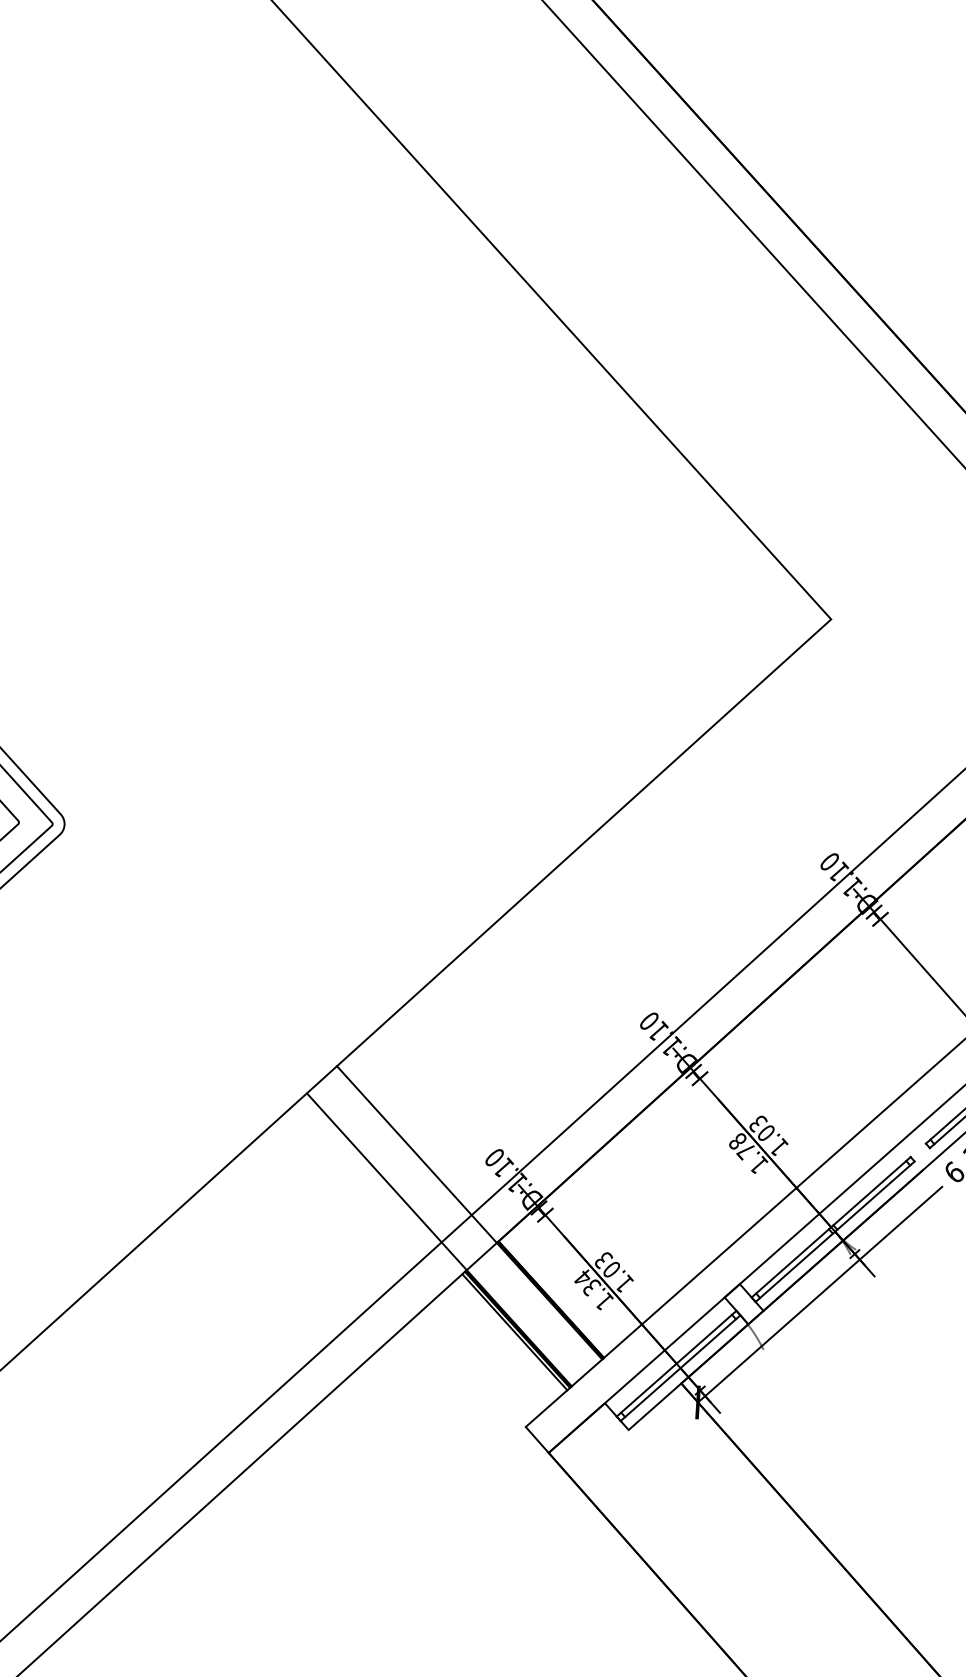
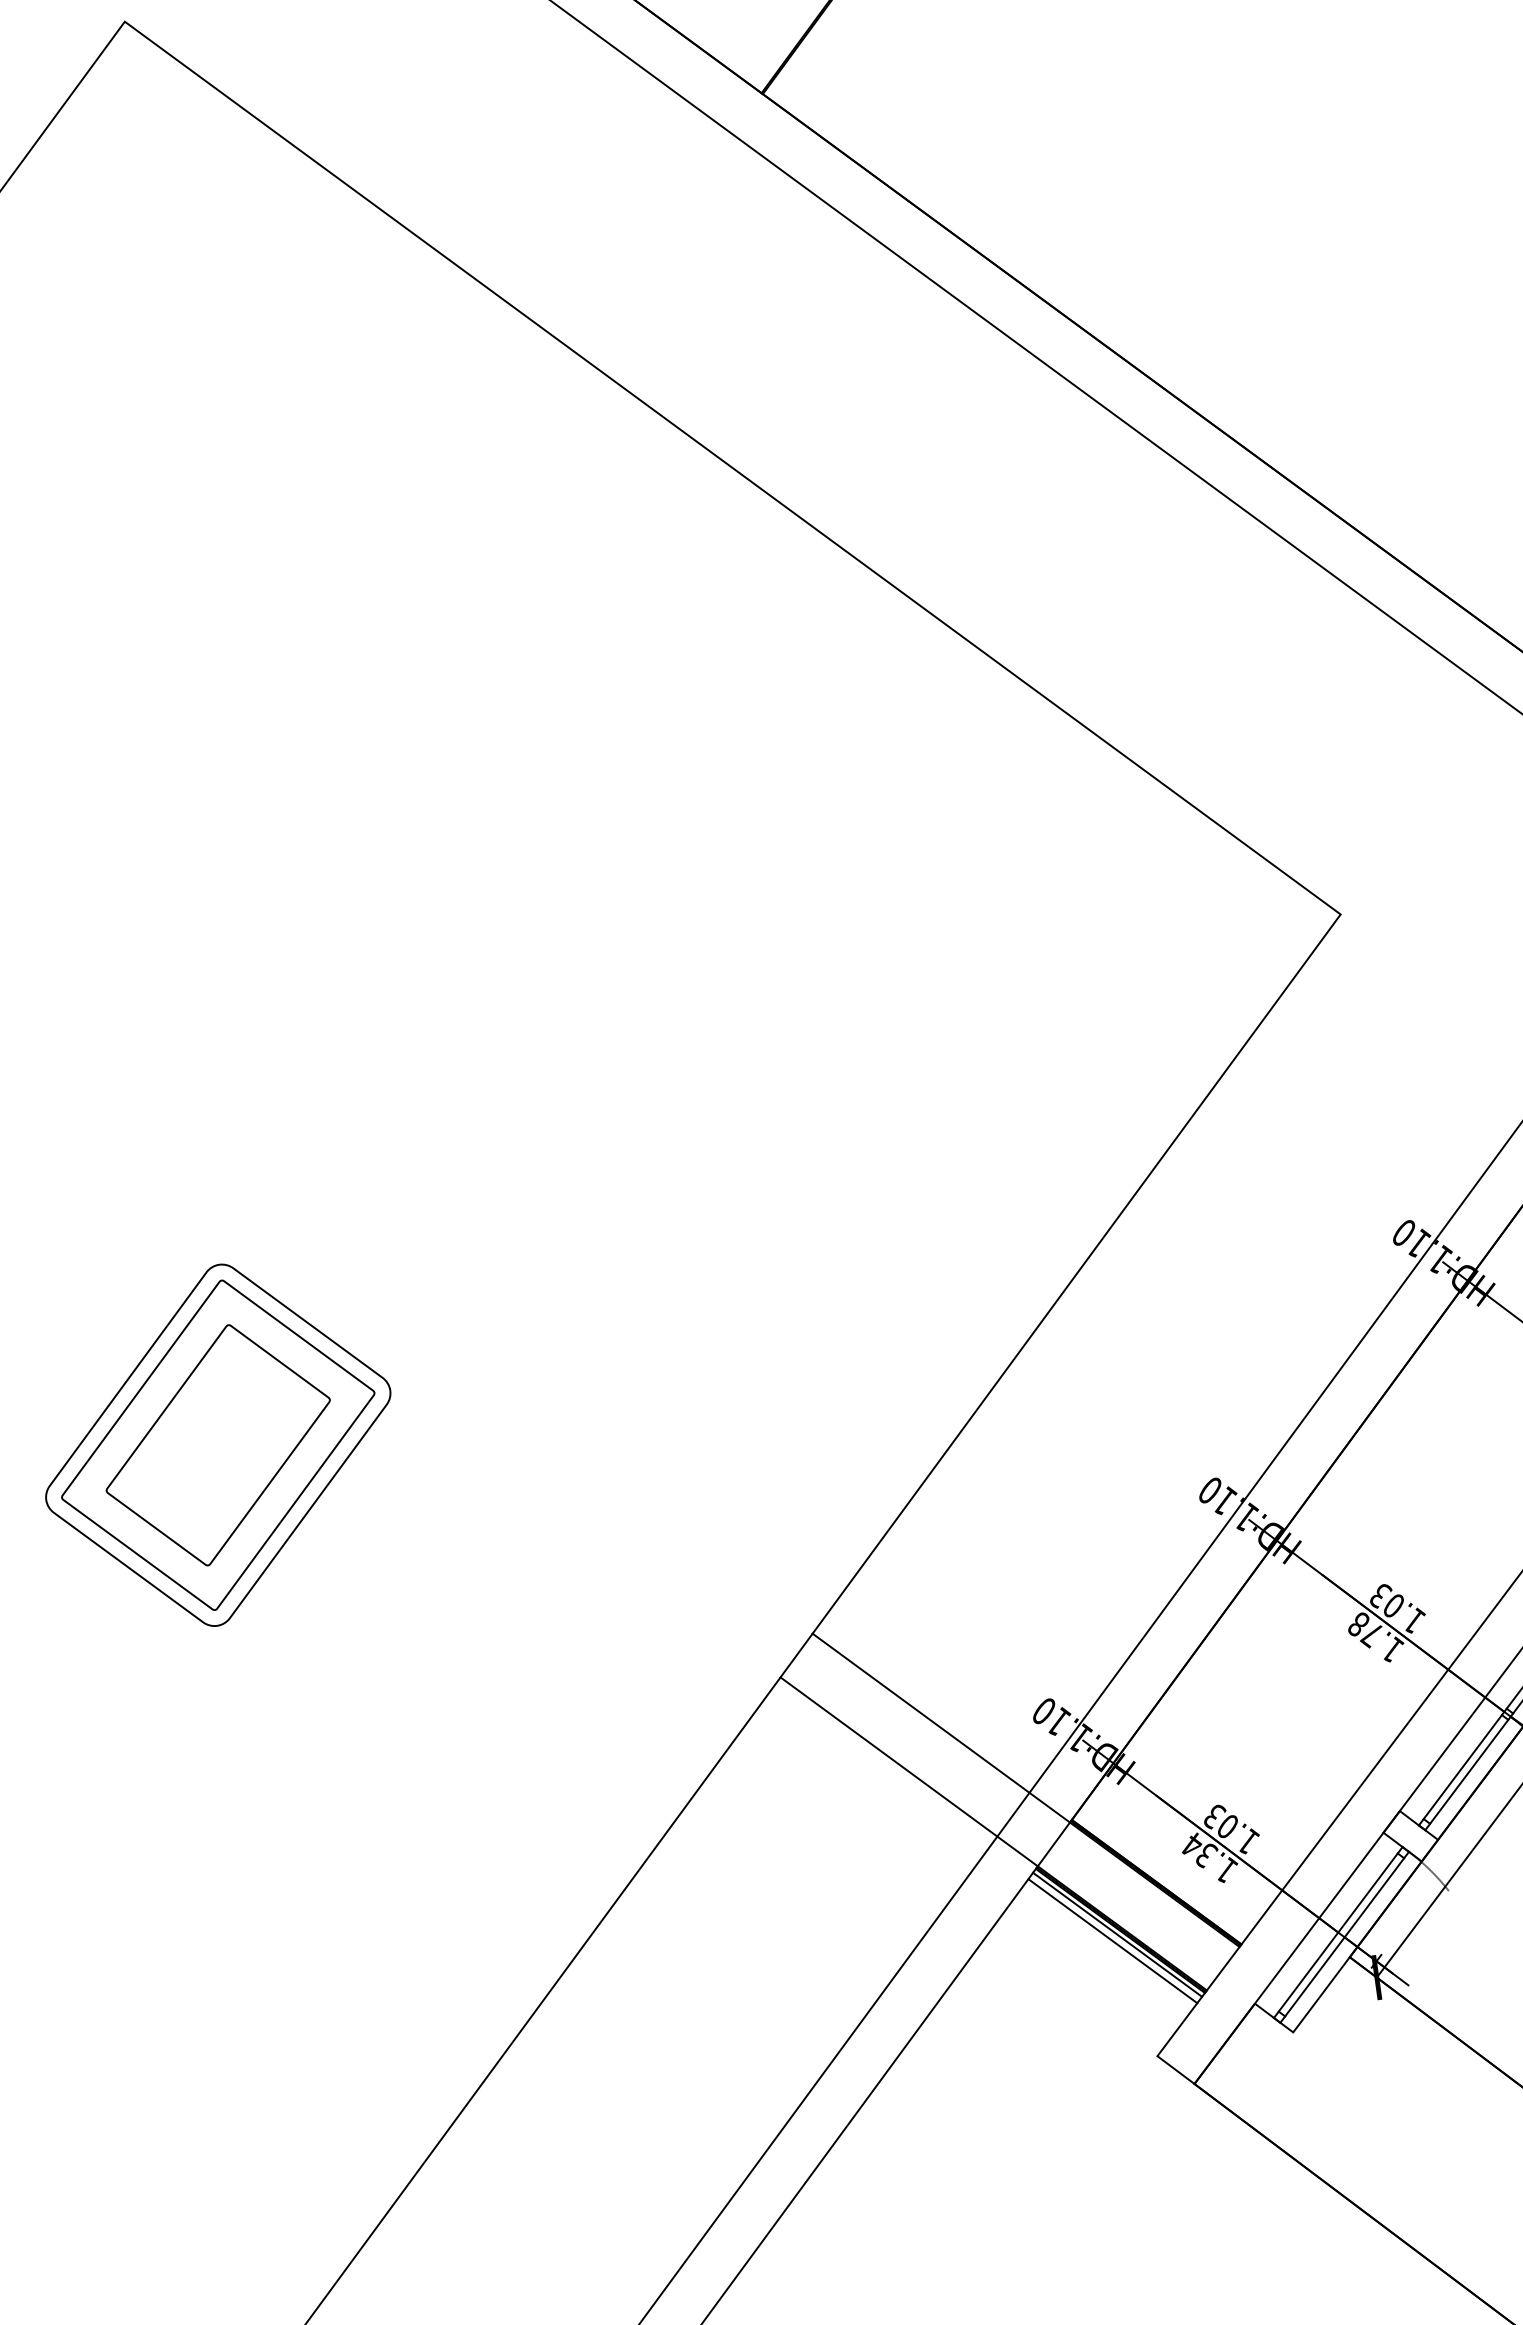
line: (510, 1336) -> (1112, 1941), added

